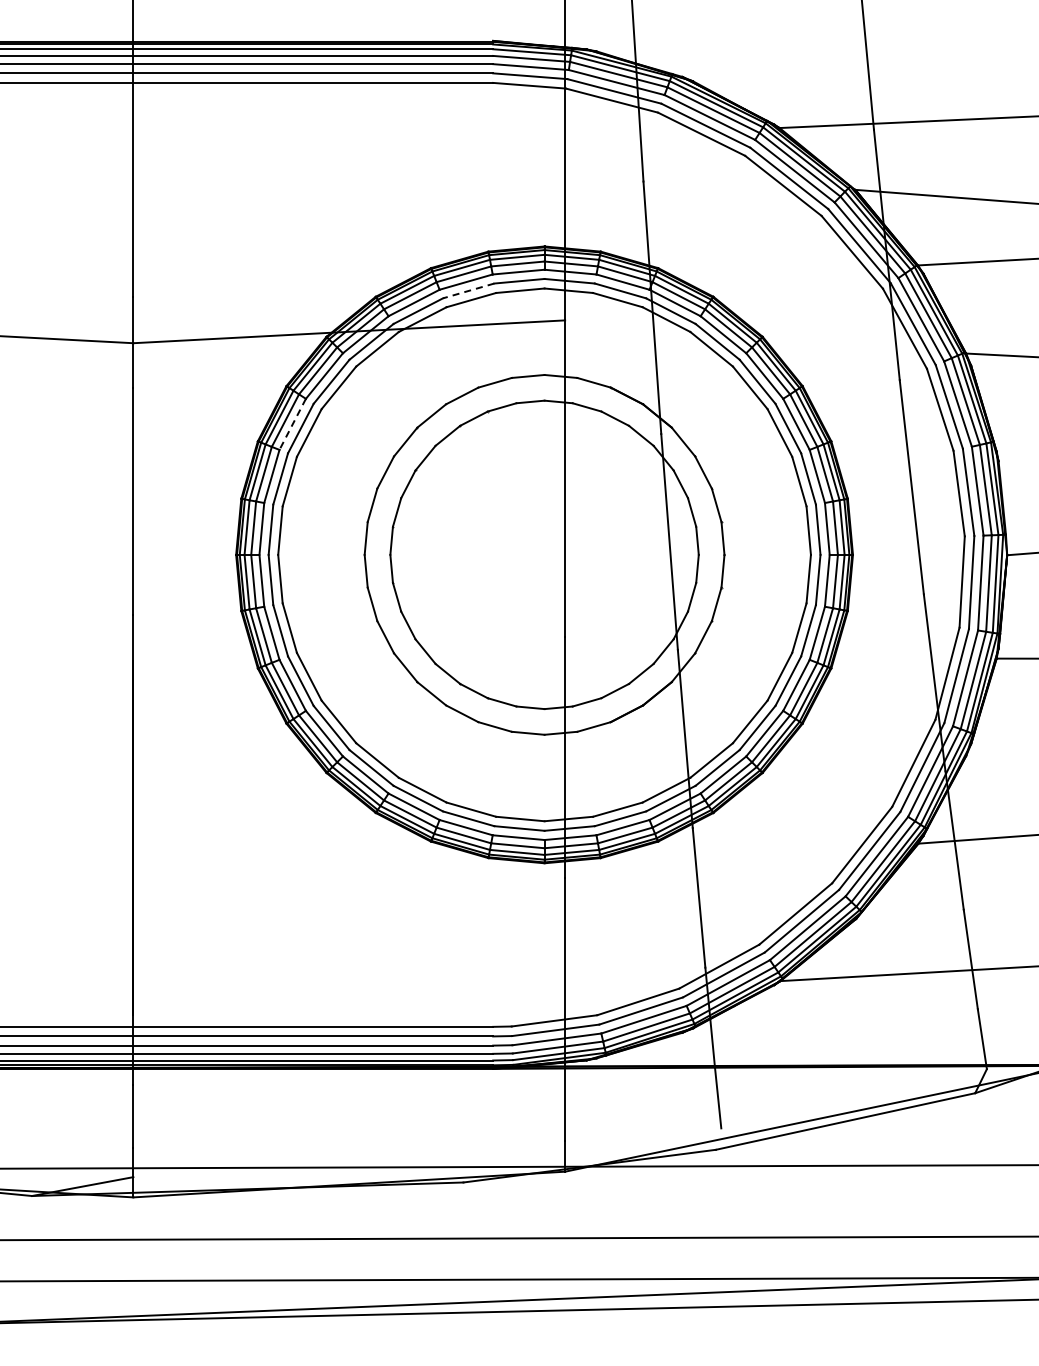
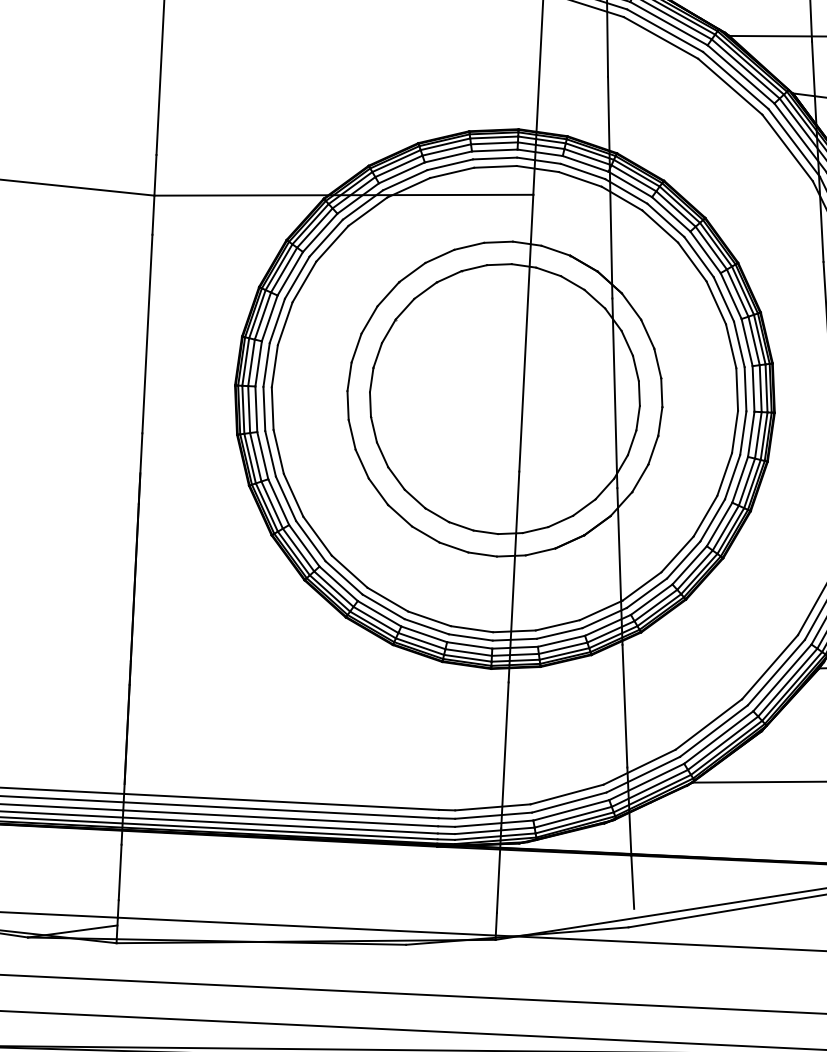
line: (468, 290) -> (450, 164), dashed -> solid
line: (292, 424) -> (290, 273), dashed -> solid

